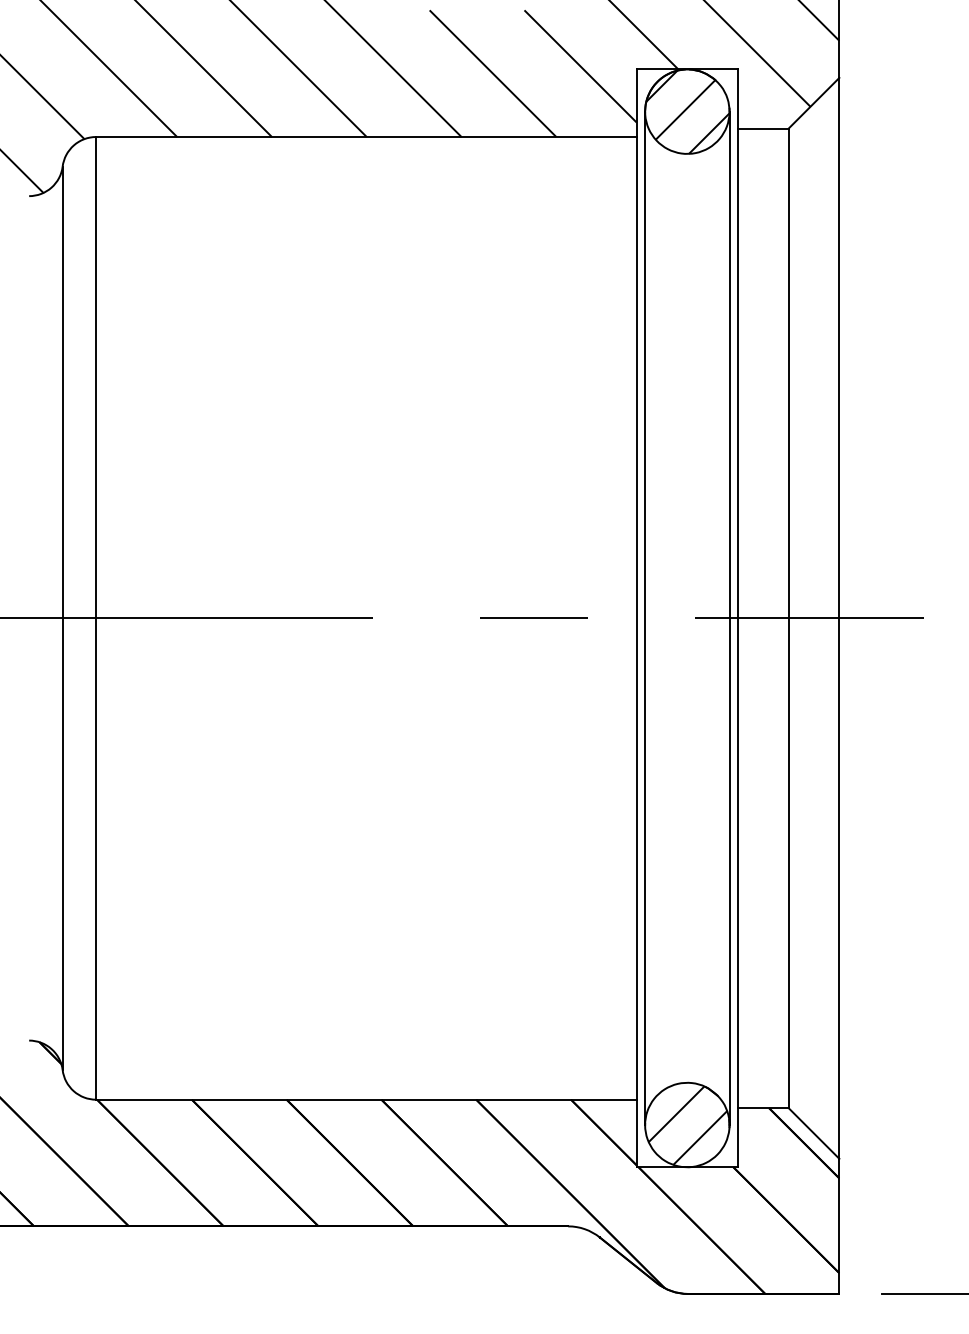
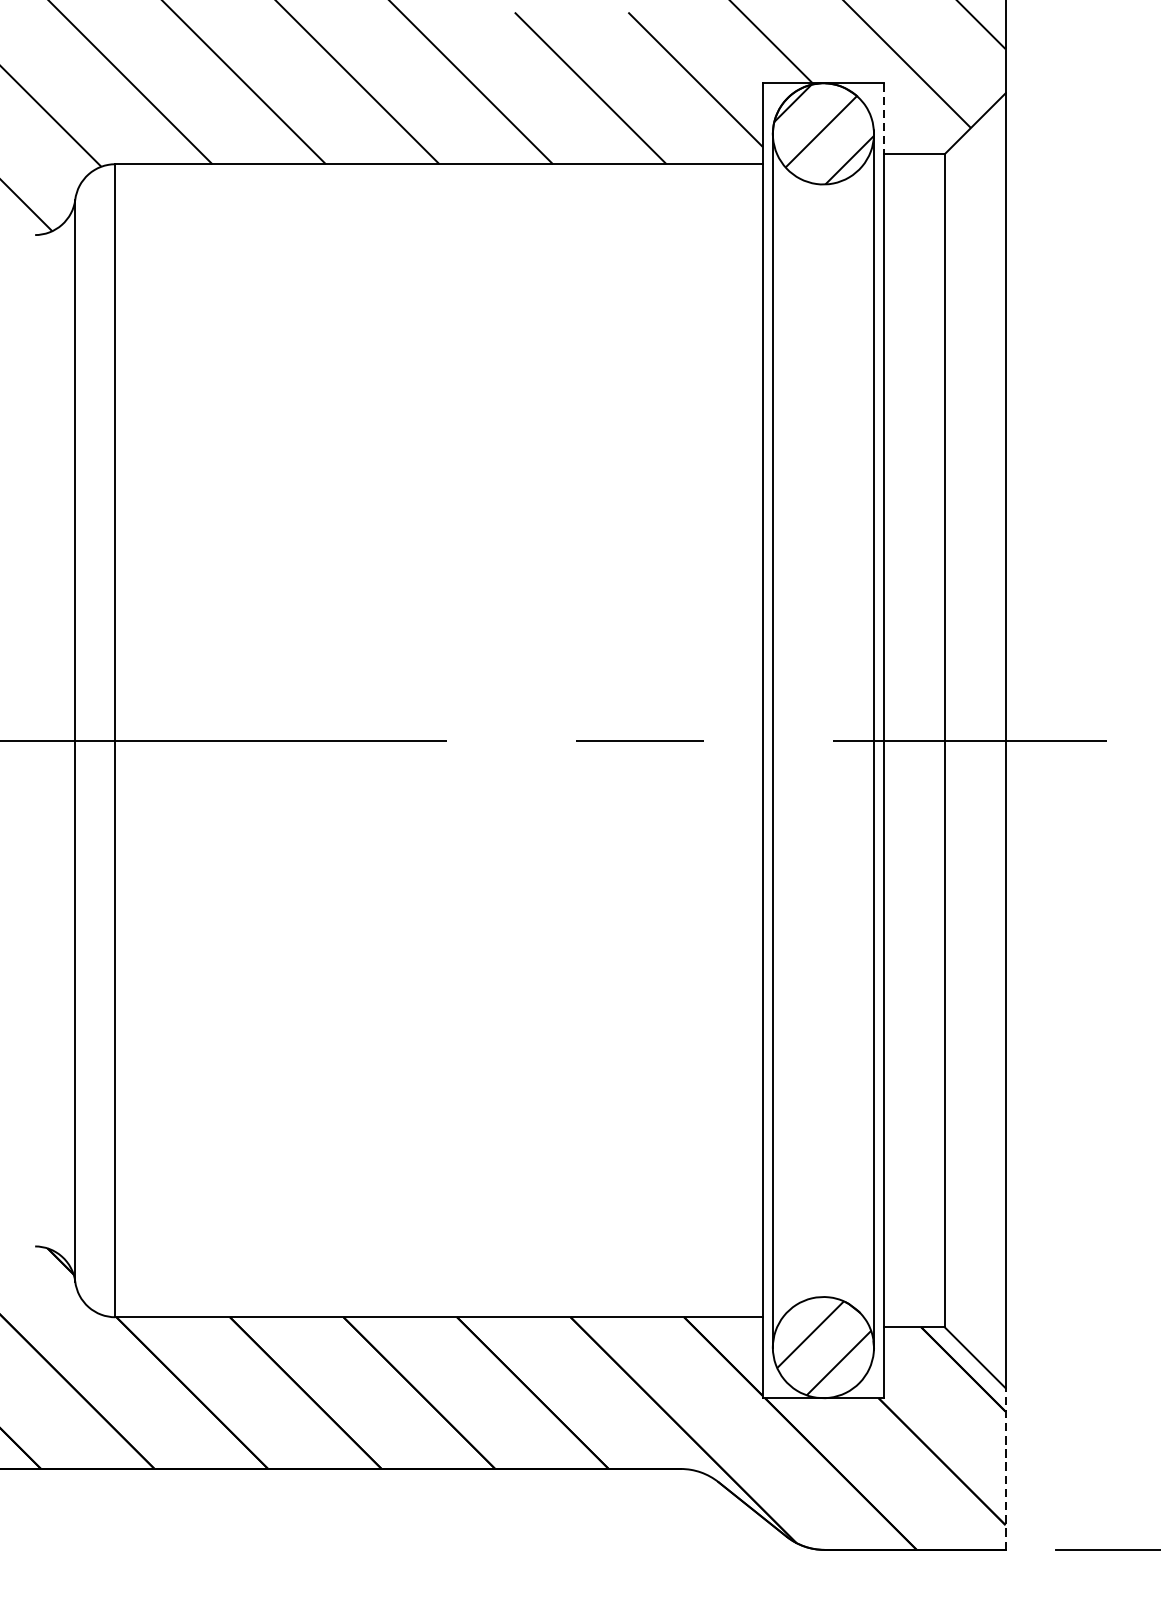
line: (738, 99) -> (884, 119), solid -> dashed
line: (839, 1226) -> (1005, 1469), solid -> dashed

